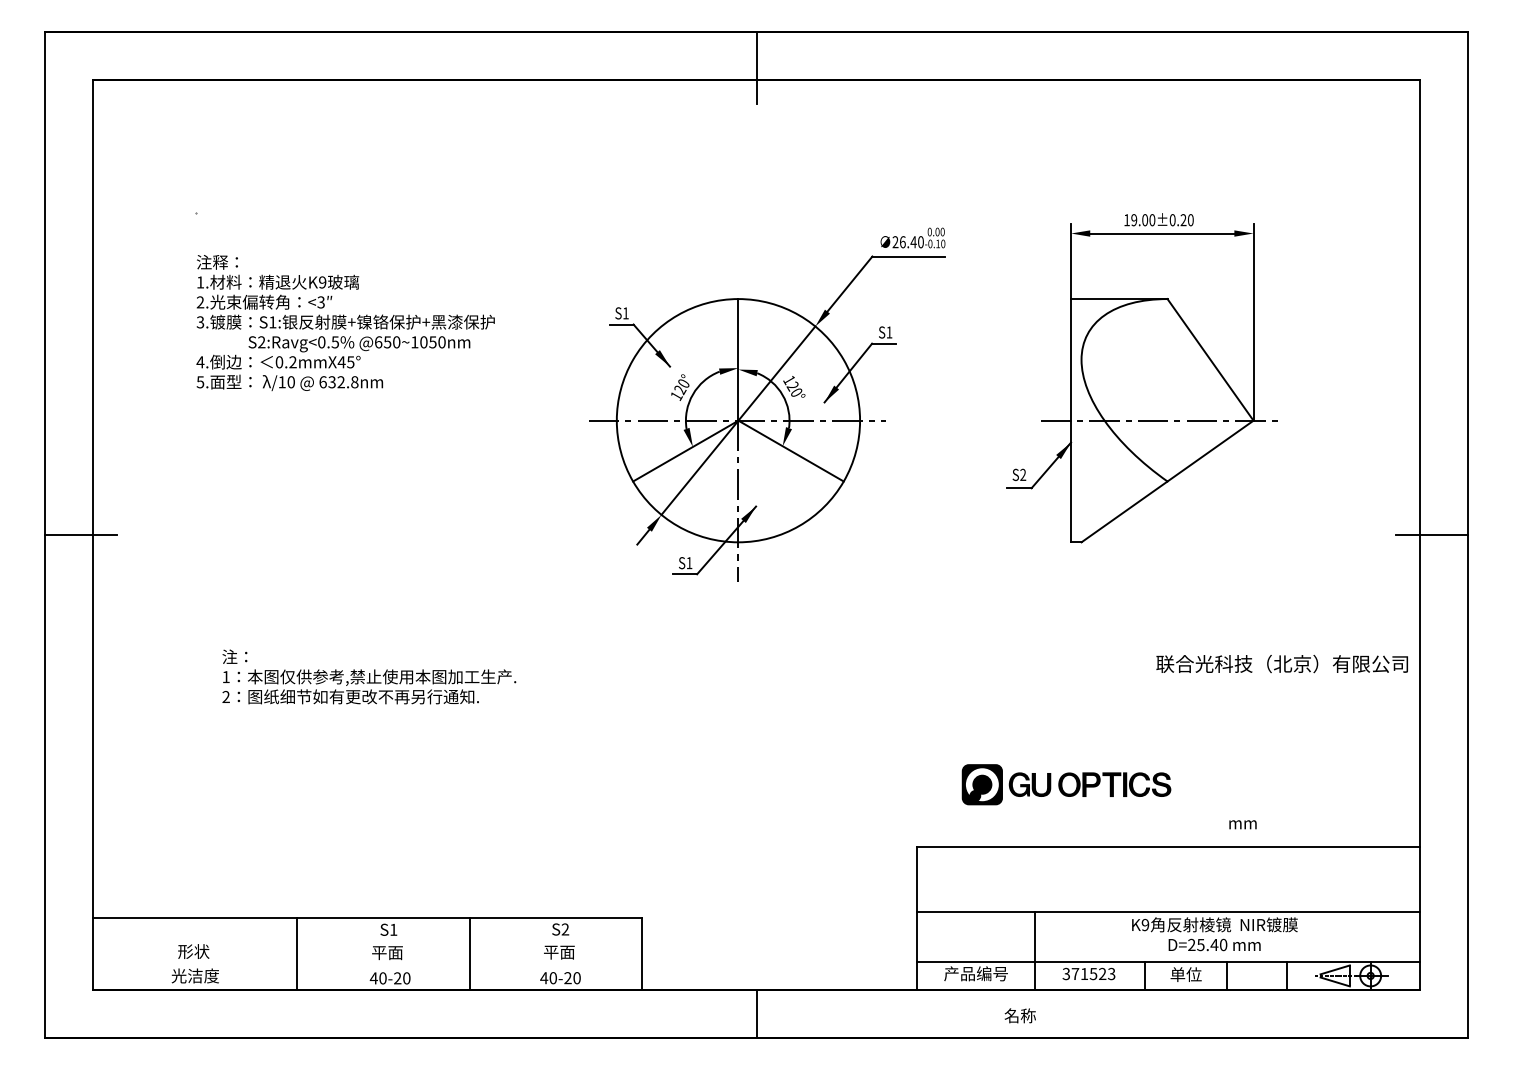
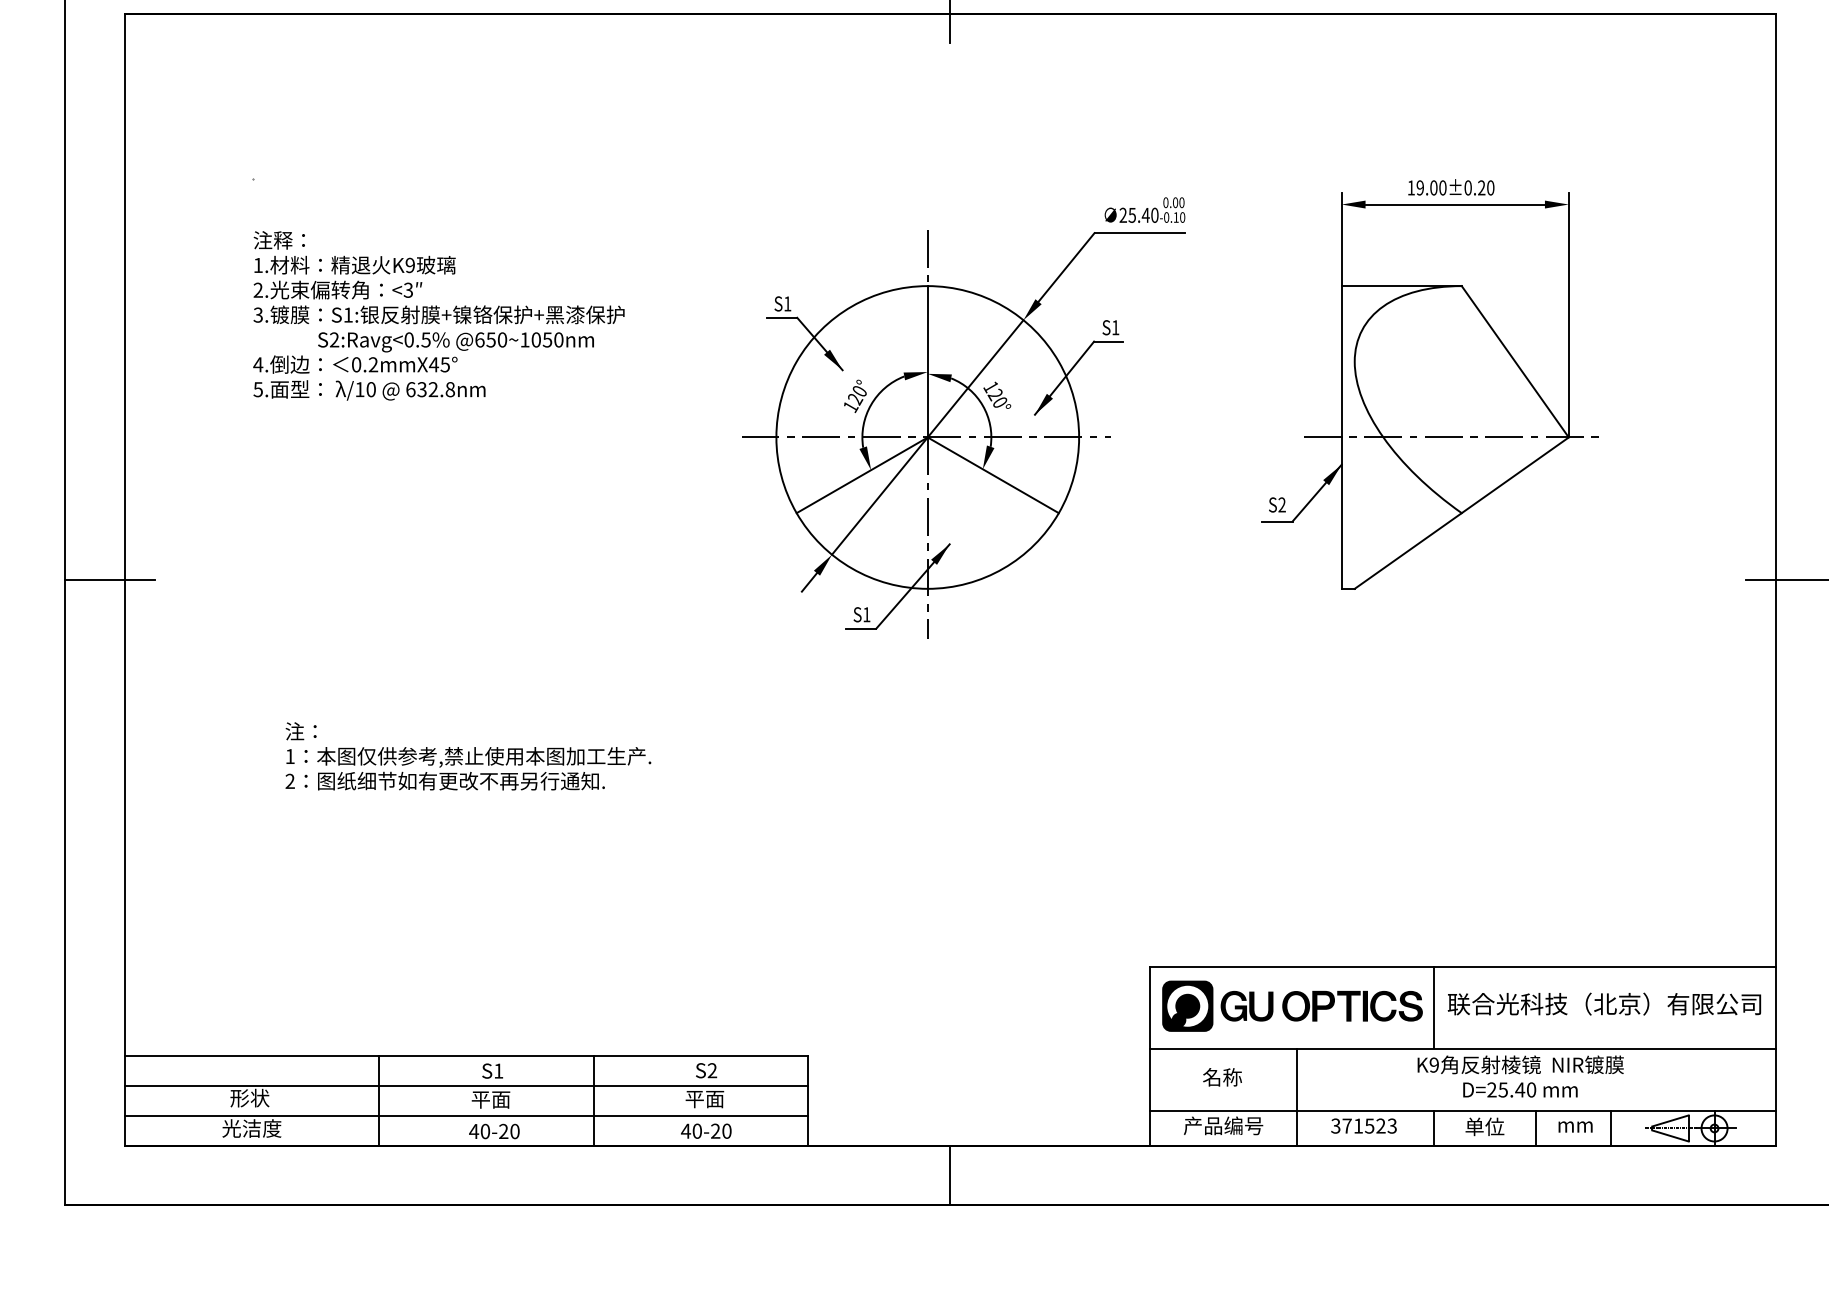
text: (902, 242) -> (1131, 215), 26.40 -> 25.40
line: (738, 274) -> (927, 255), added
text: (1281, 664) -> (1603, 1004), moved
part: (1066, 784) -> (1292, 1005), moved
text: (1242, 824) -> (1574, 1126), moved
line: (1145, 878) -> (1434, 1007), added
line: (367, 942) -> (466, 1086), added
line: (367, 965) -> (466, 1115), added
text: (1019, 1015) -> (1221, 1076), moved

